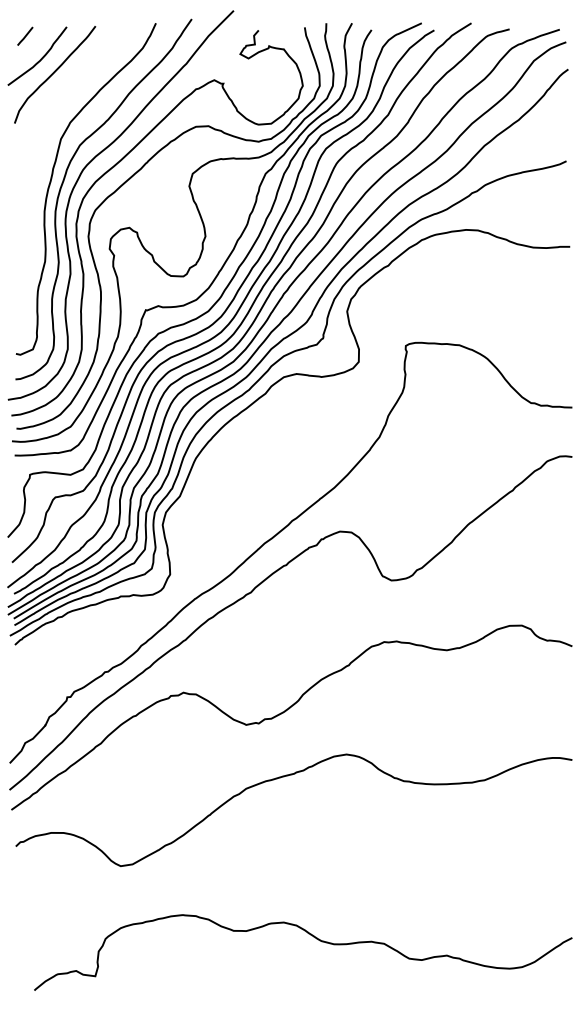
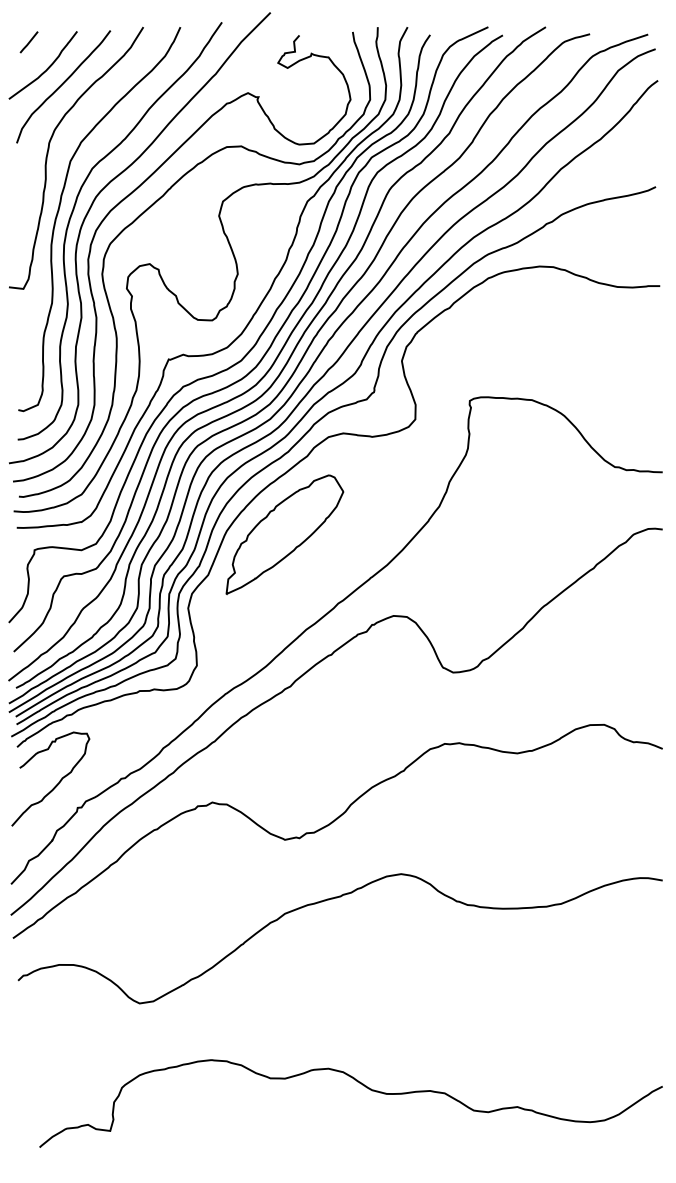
curve: (42, 128) -> (49, 149), added
part: (245, 461) -> (284, 534), added
curve: (48, 677) -> (56, 784), added

